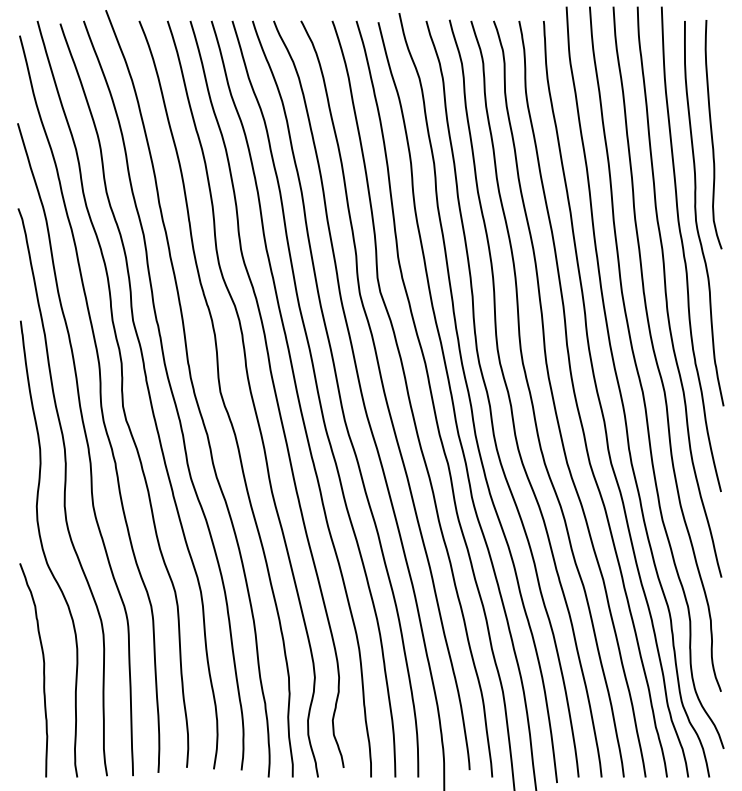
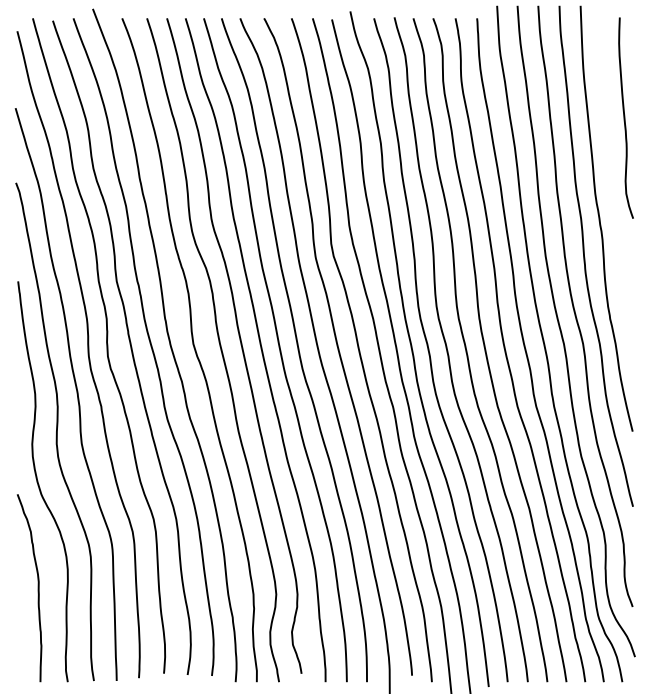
curve: (696, 213) -> (611, 187), removed

